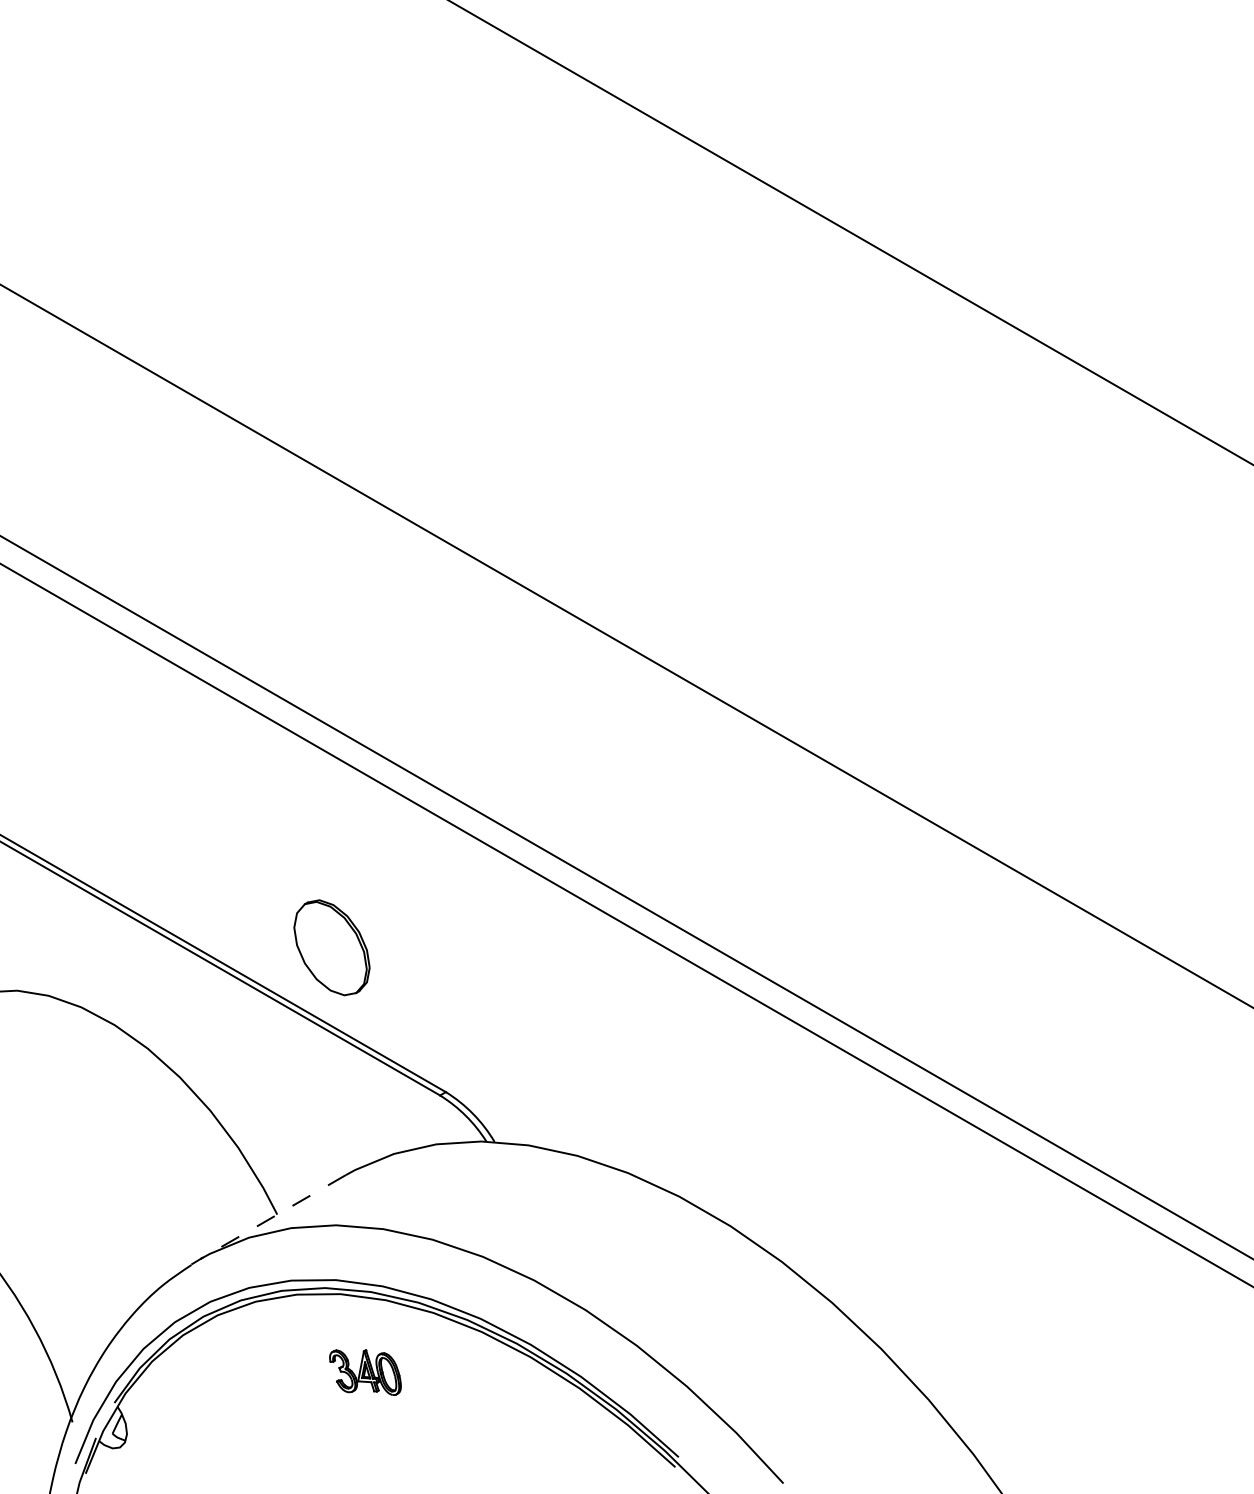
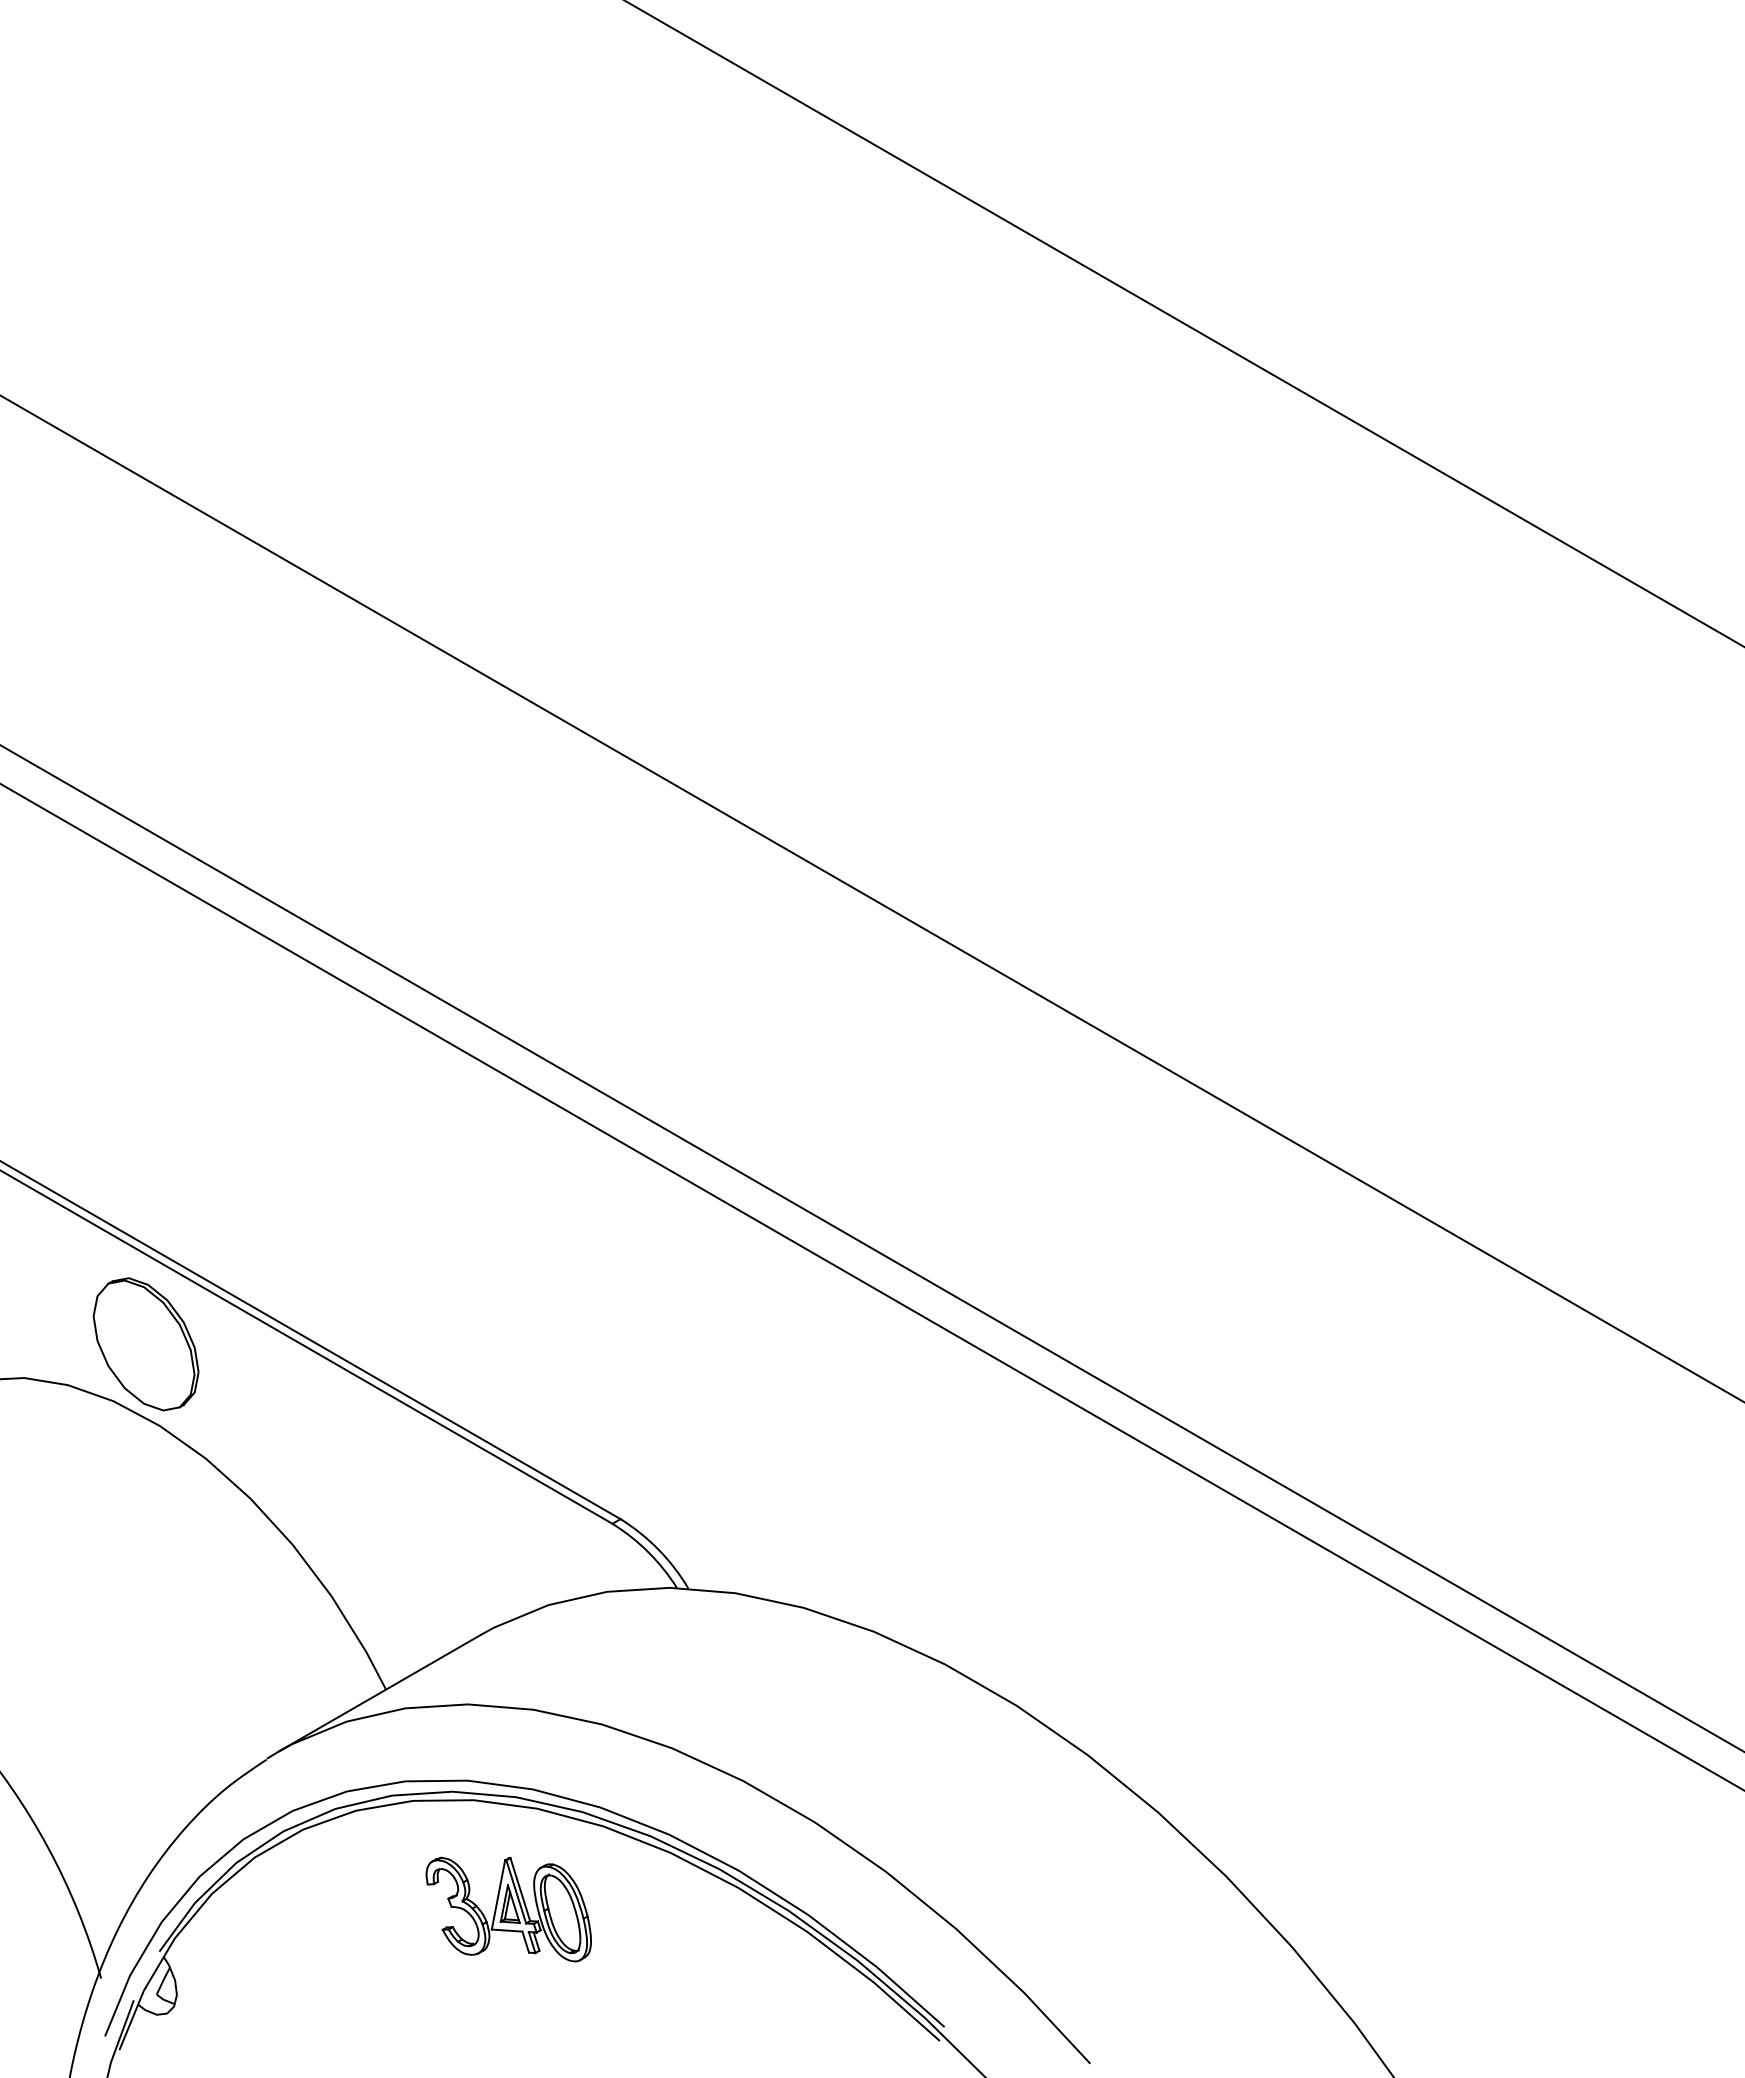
part: (331, 947) -> (145, 1344), moved
line: (273, 1216) -> (380, 1692), dashed -> solid
part: (365, 1372) -> (508, 1909), size x1.67

